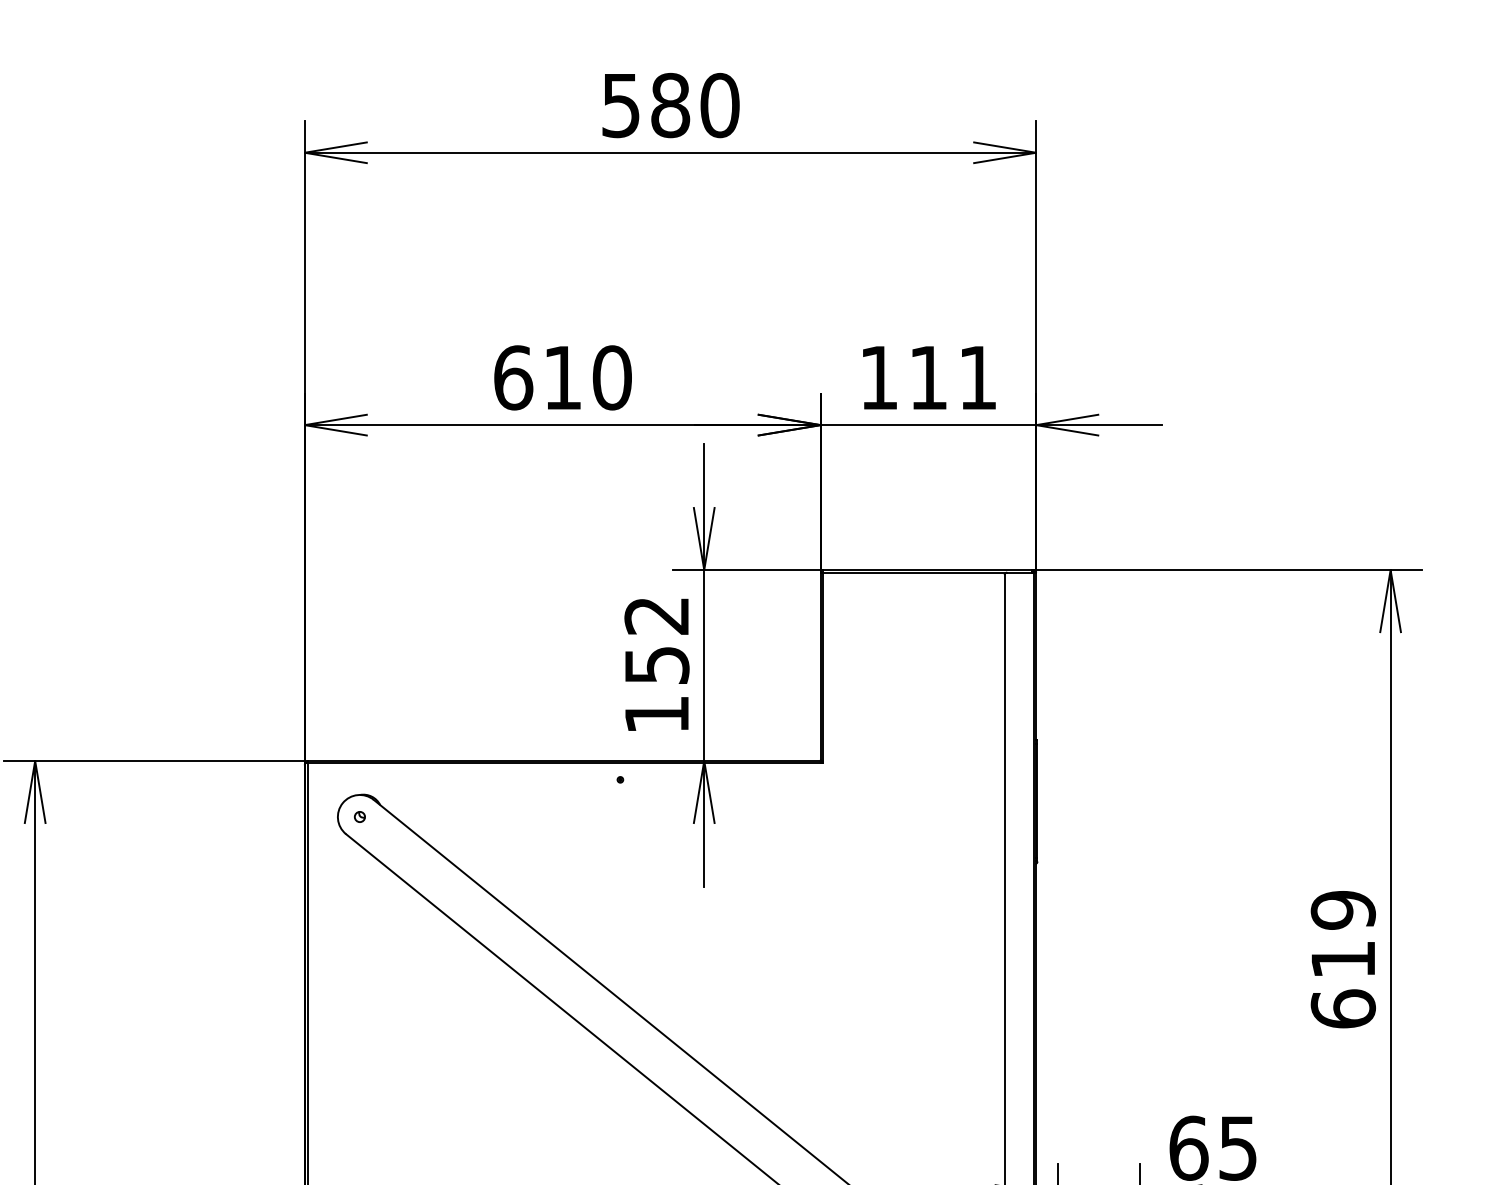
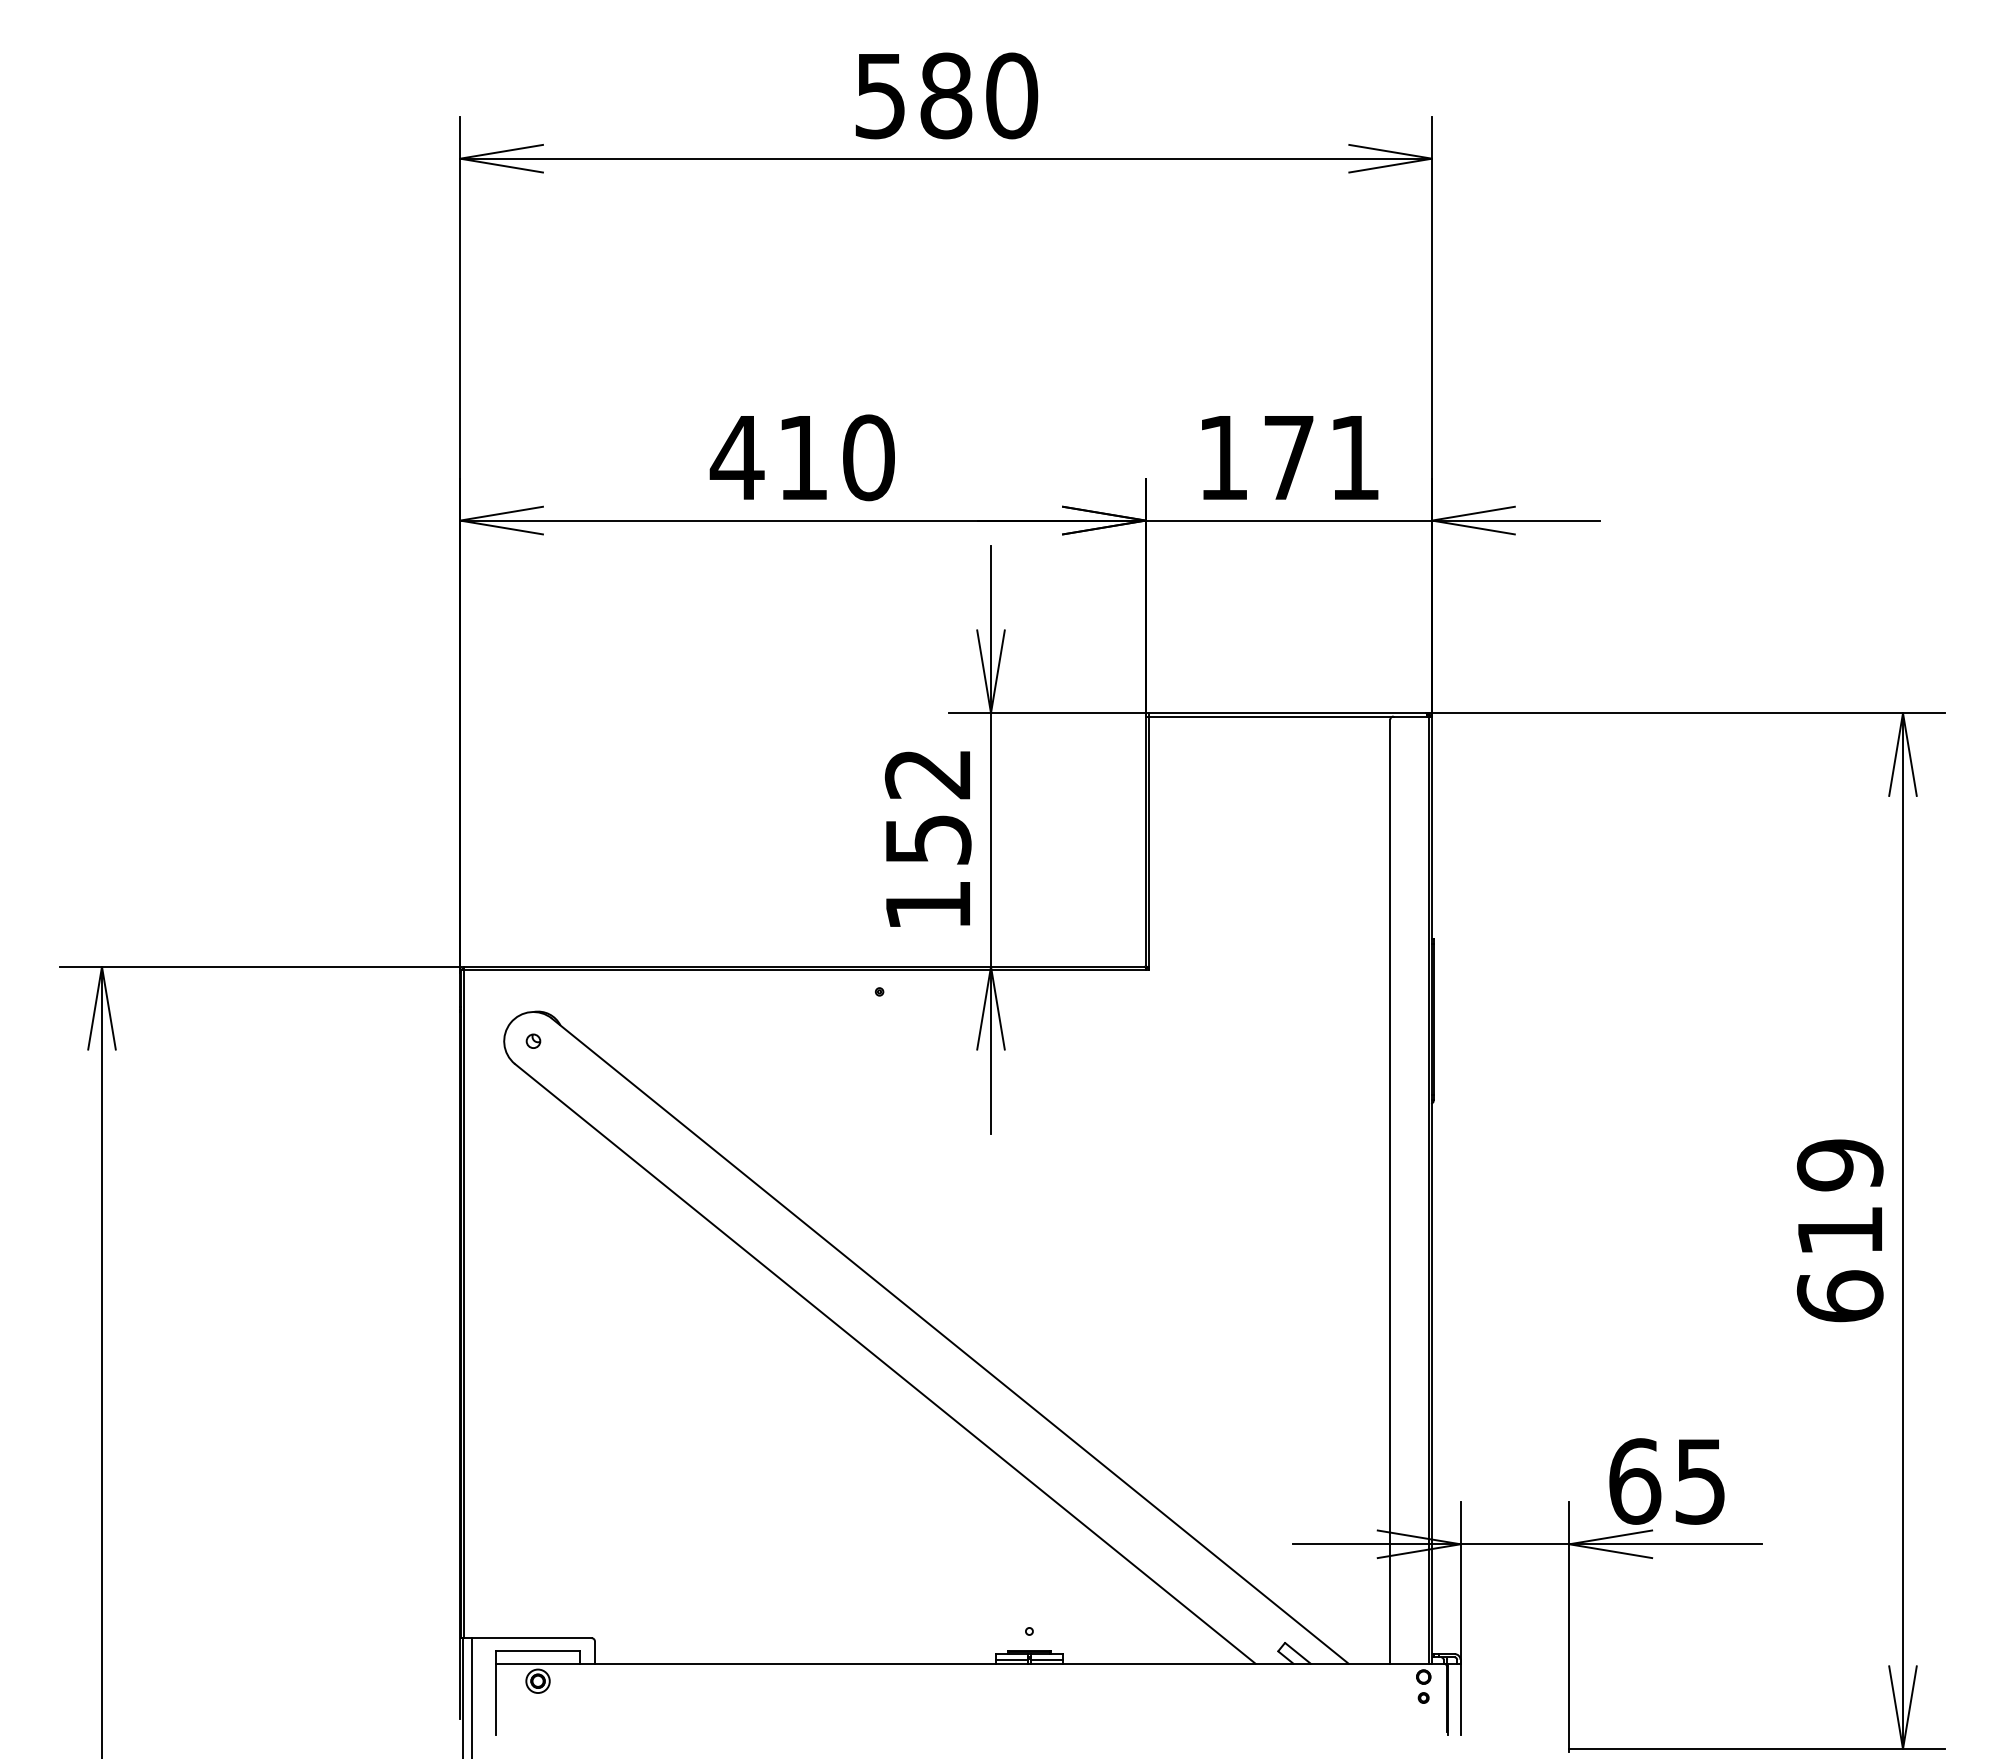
text: (512, 377) -> (736, 457), 610 -> 410
text: (928, 377) -> (1288, 457), 111 -> 171

